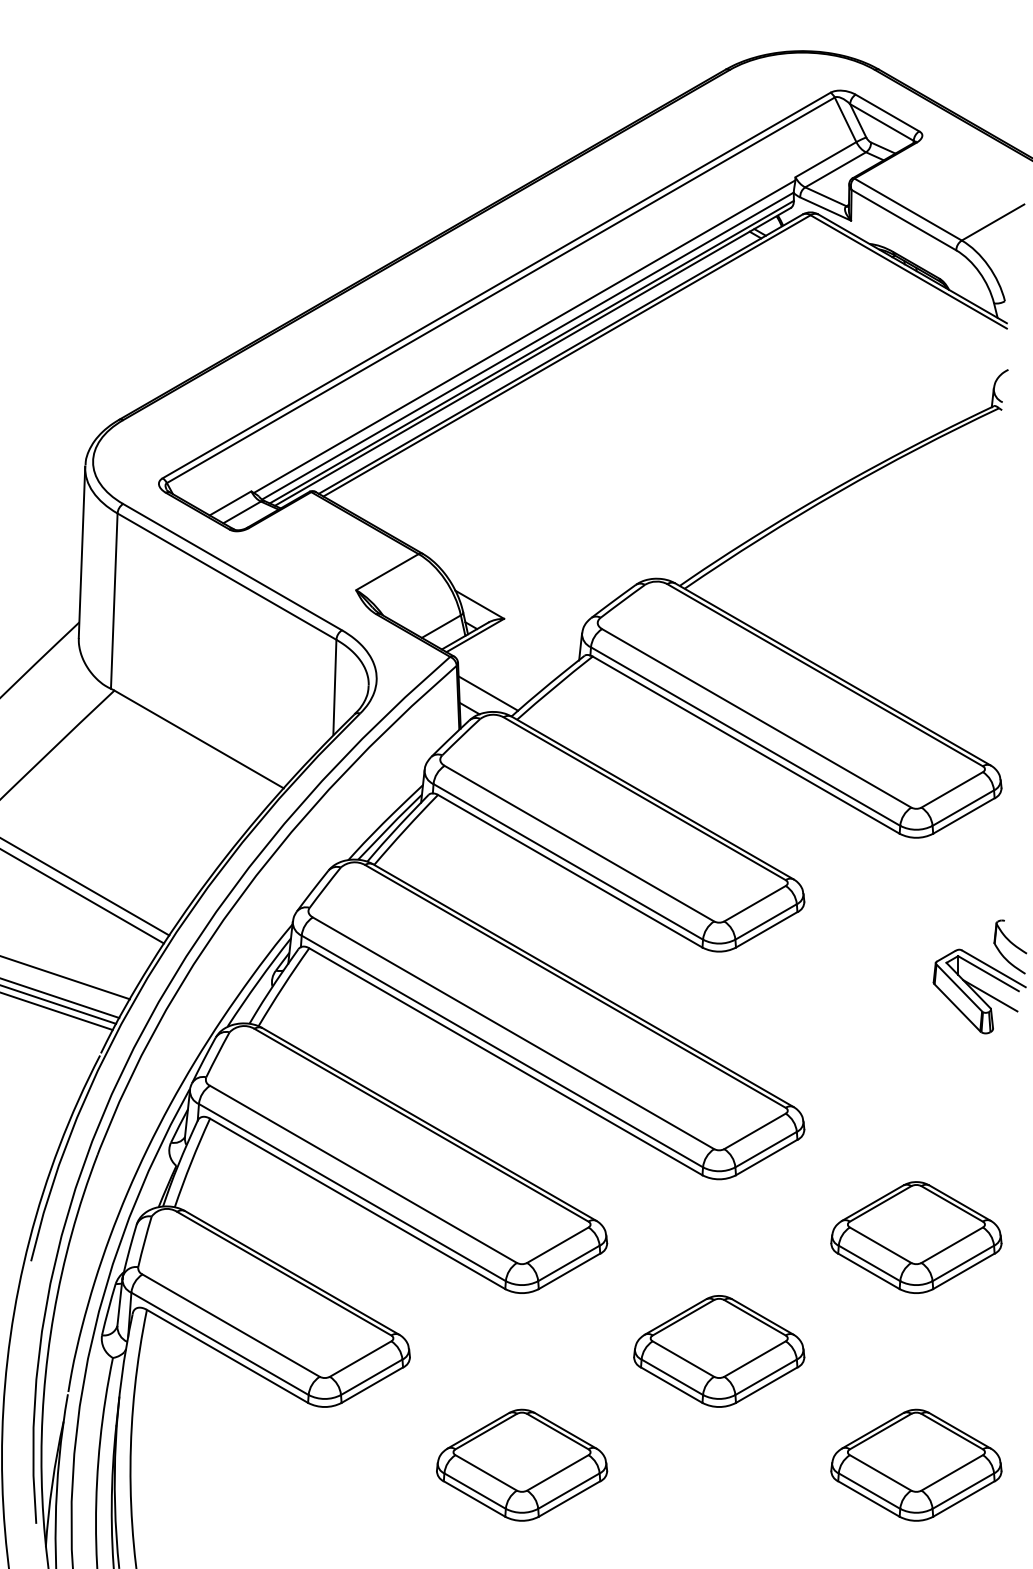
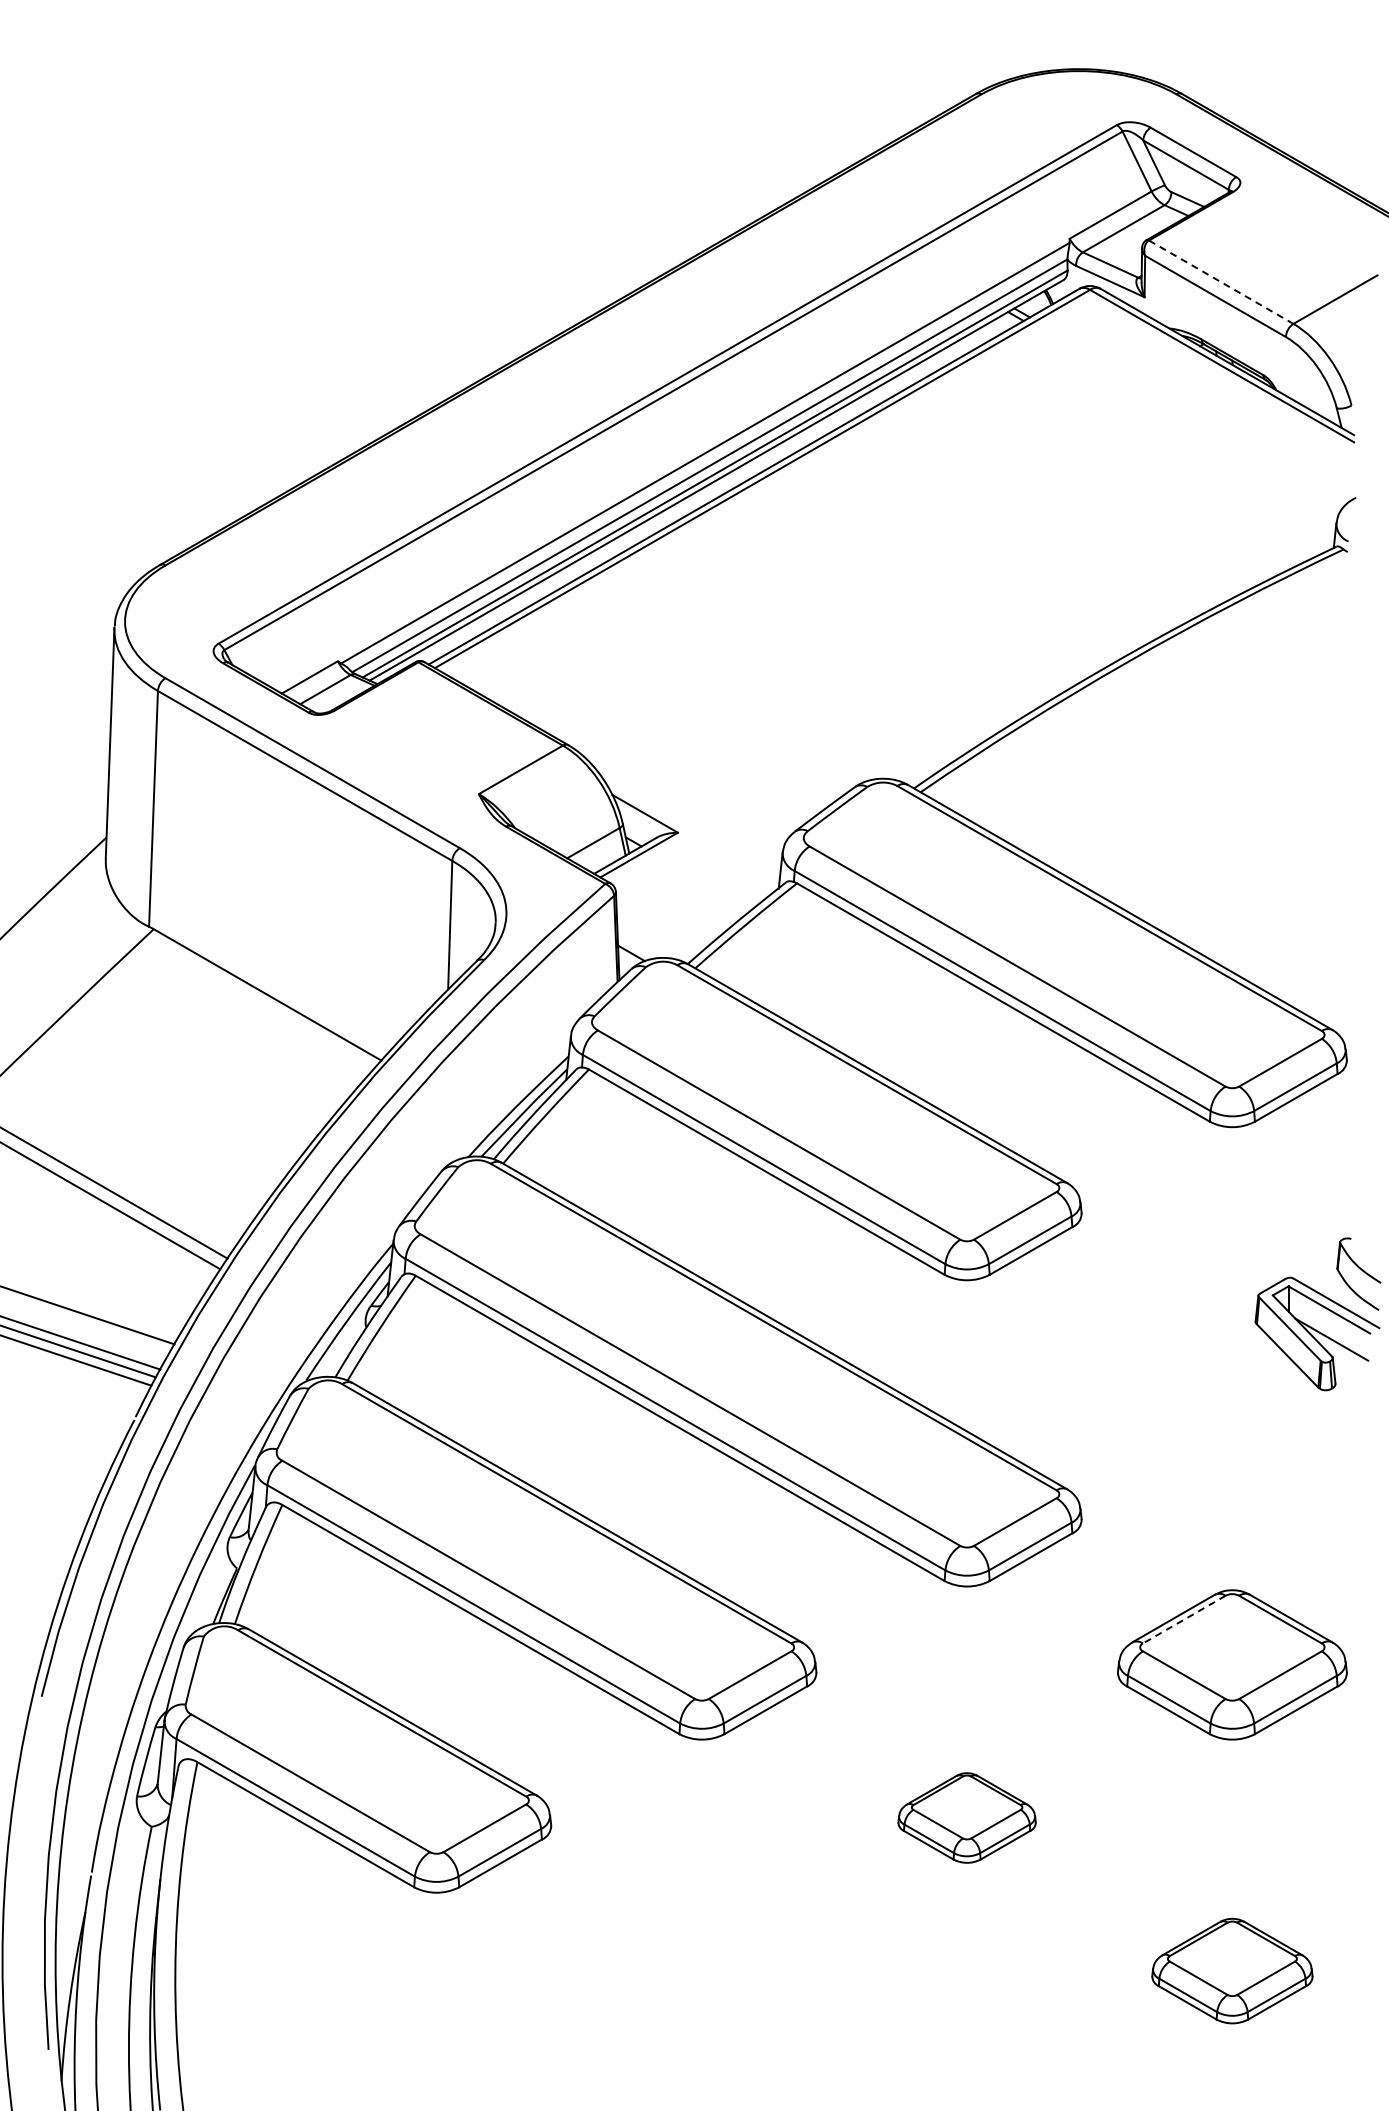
line: (908, 209) -> (1221, 282), solid -> dashed
line: (488, 693) -> (656, 933), removed
line: (880, 1203) -> (1184, 1619), solid -> dashed
part: (718, 1351) -> (966, 1817), size x0.6
part: (521, 1464) -> (701, 1970), removed
part: (916, 1464) -> (1232, 1970), size x0.7

